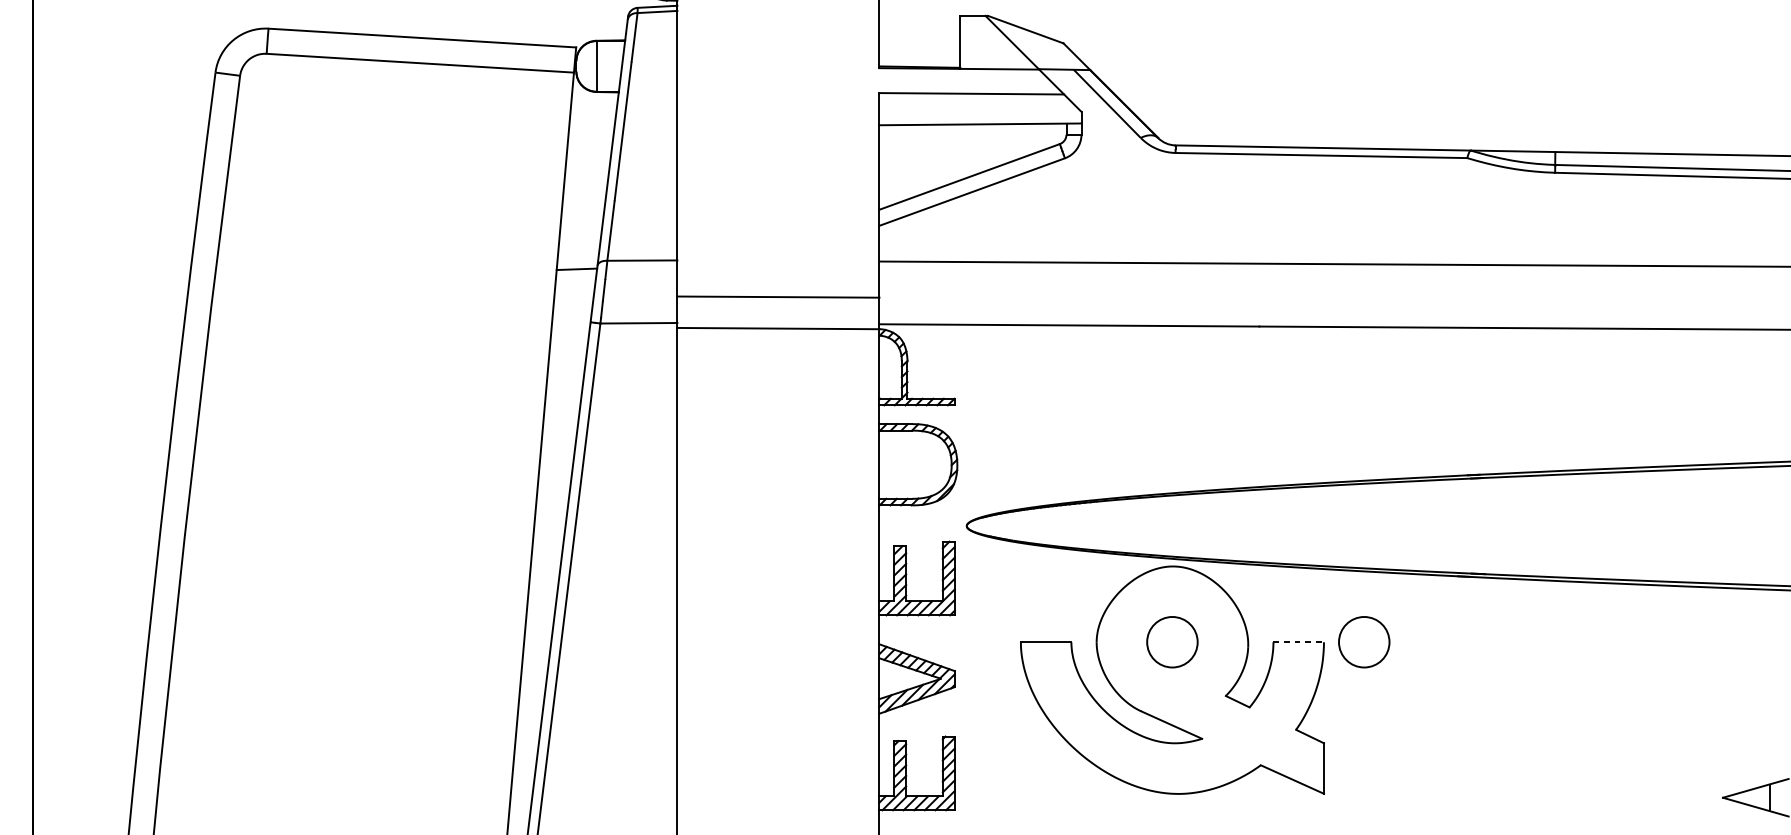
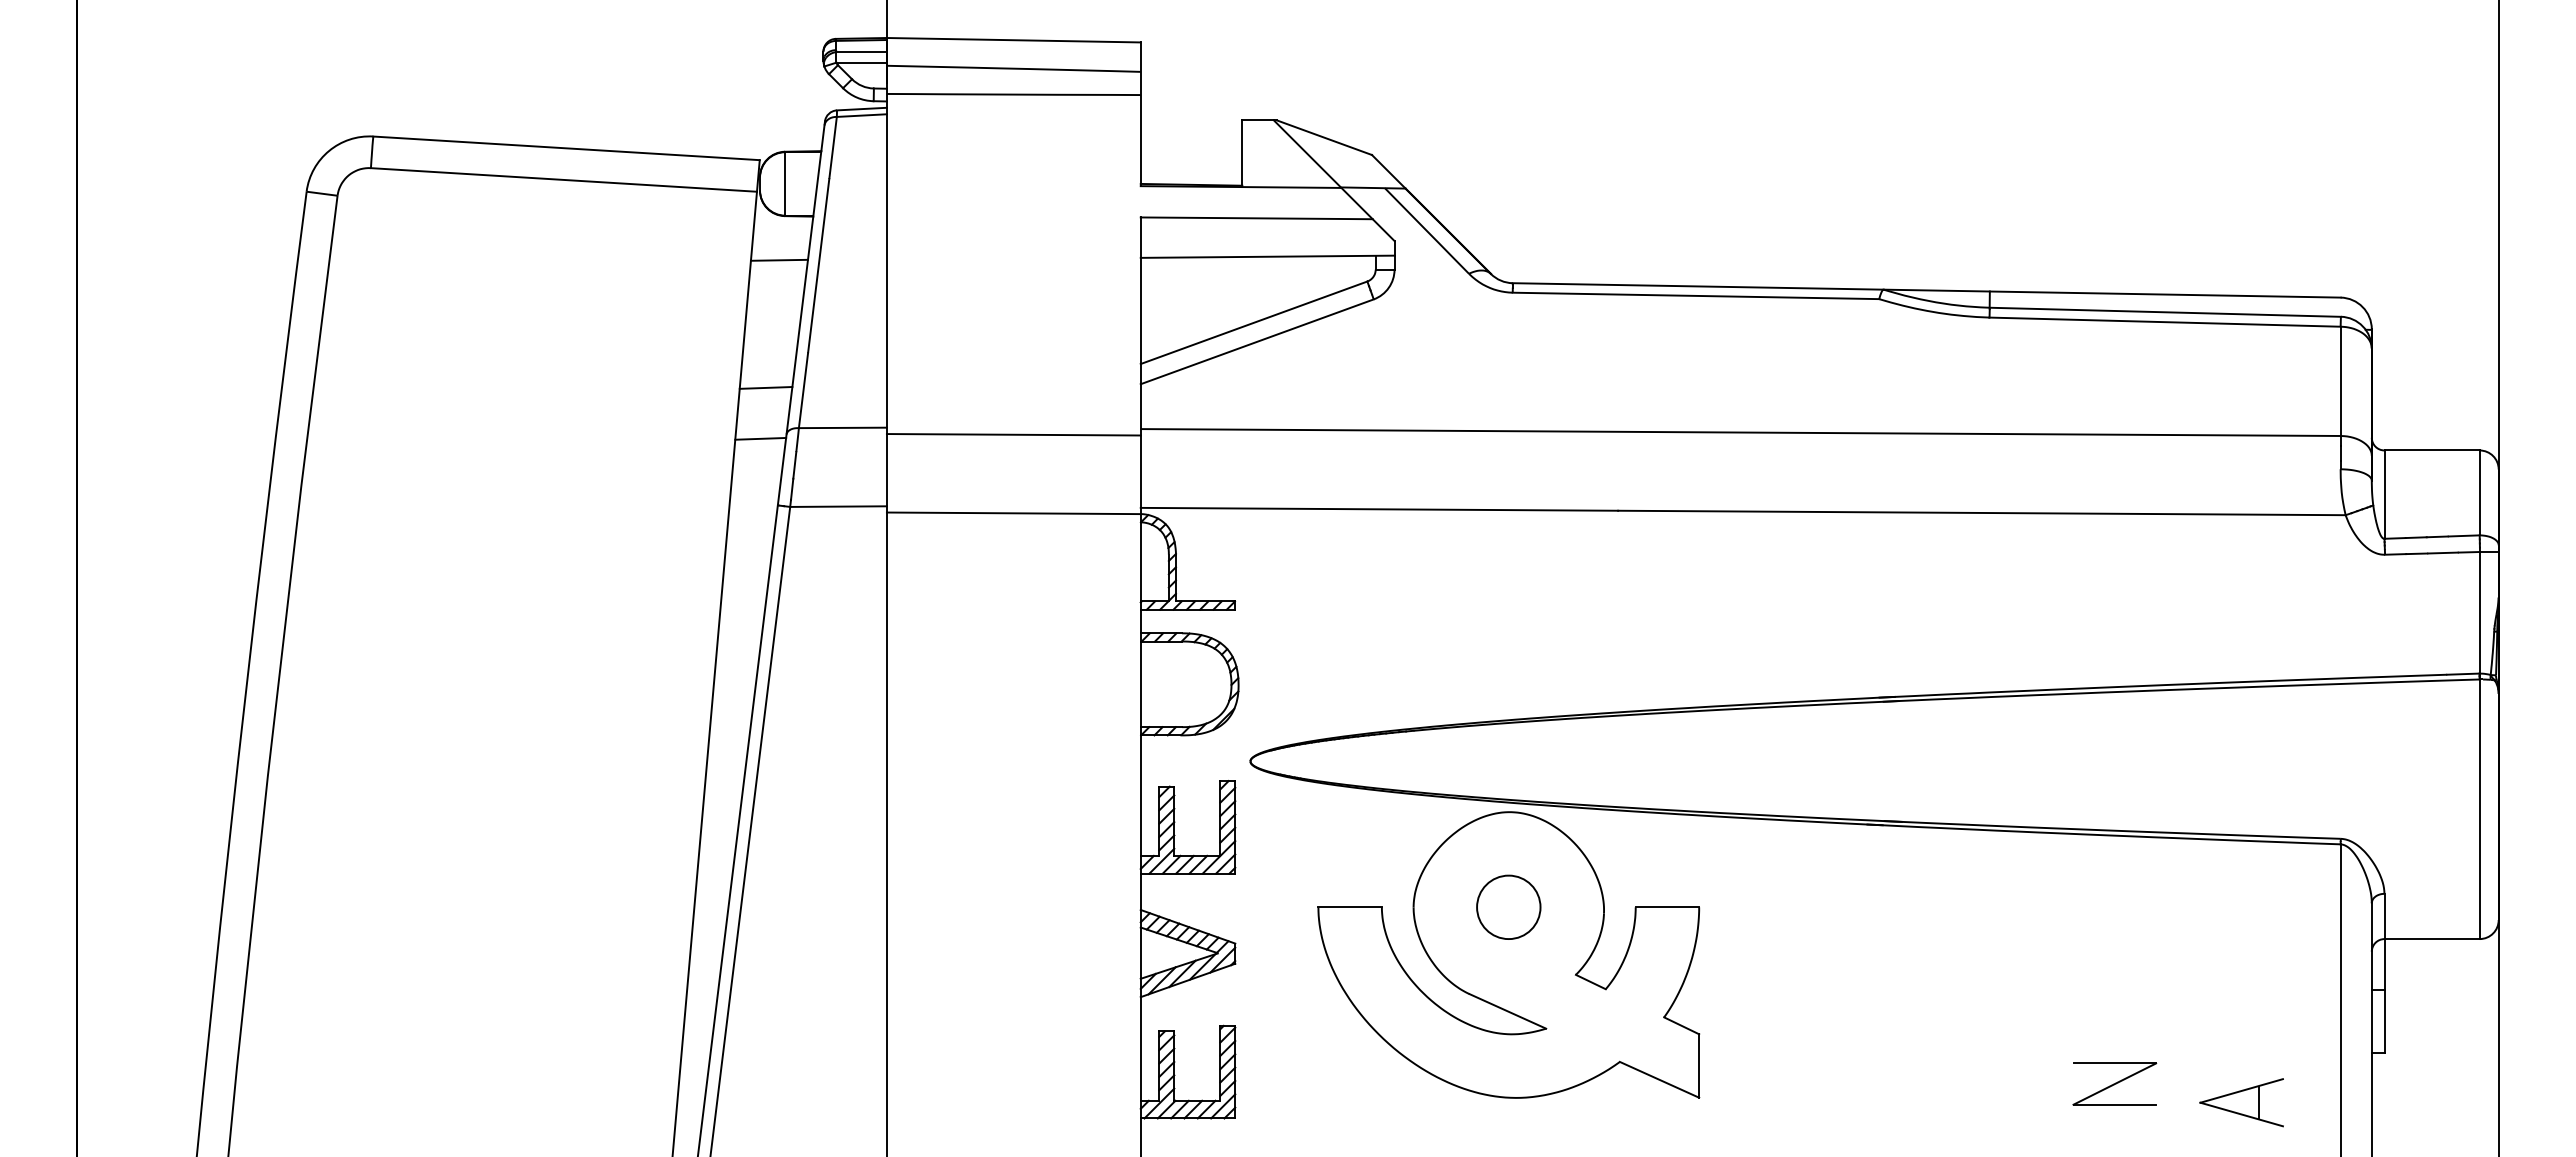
line: (591, 126) -> (778, 259), added
line: (580, 228) -> (765, 387), added
line: (778, 296) -> (1013, 434), moved
part: (1364, 641) -> (1749, 906), removed
line: (1298, 642) -> (1667, 907), dashed -> solid
part: (1654, 782) -> (2114, 1083), added

